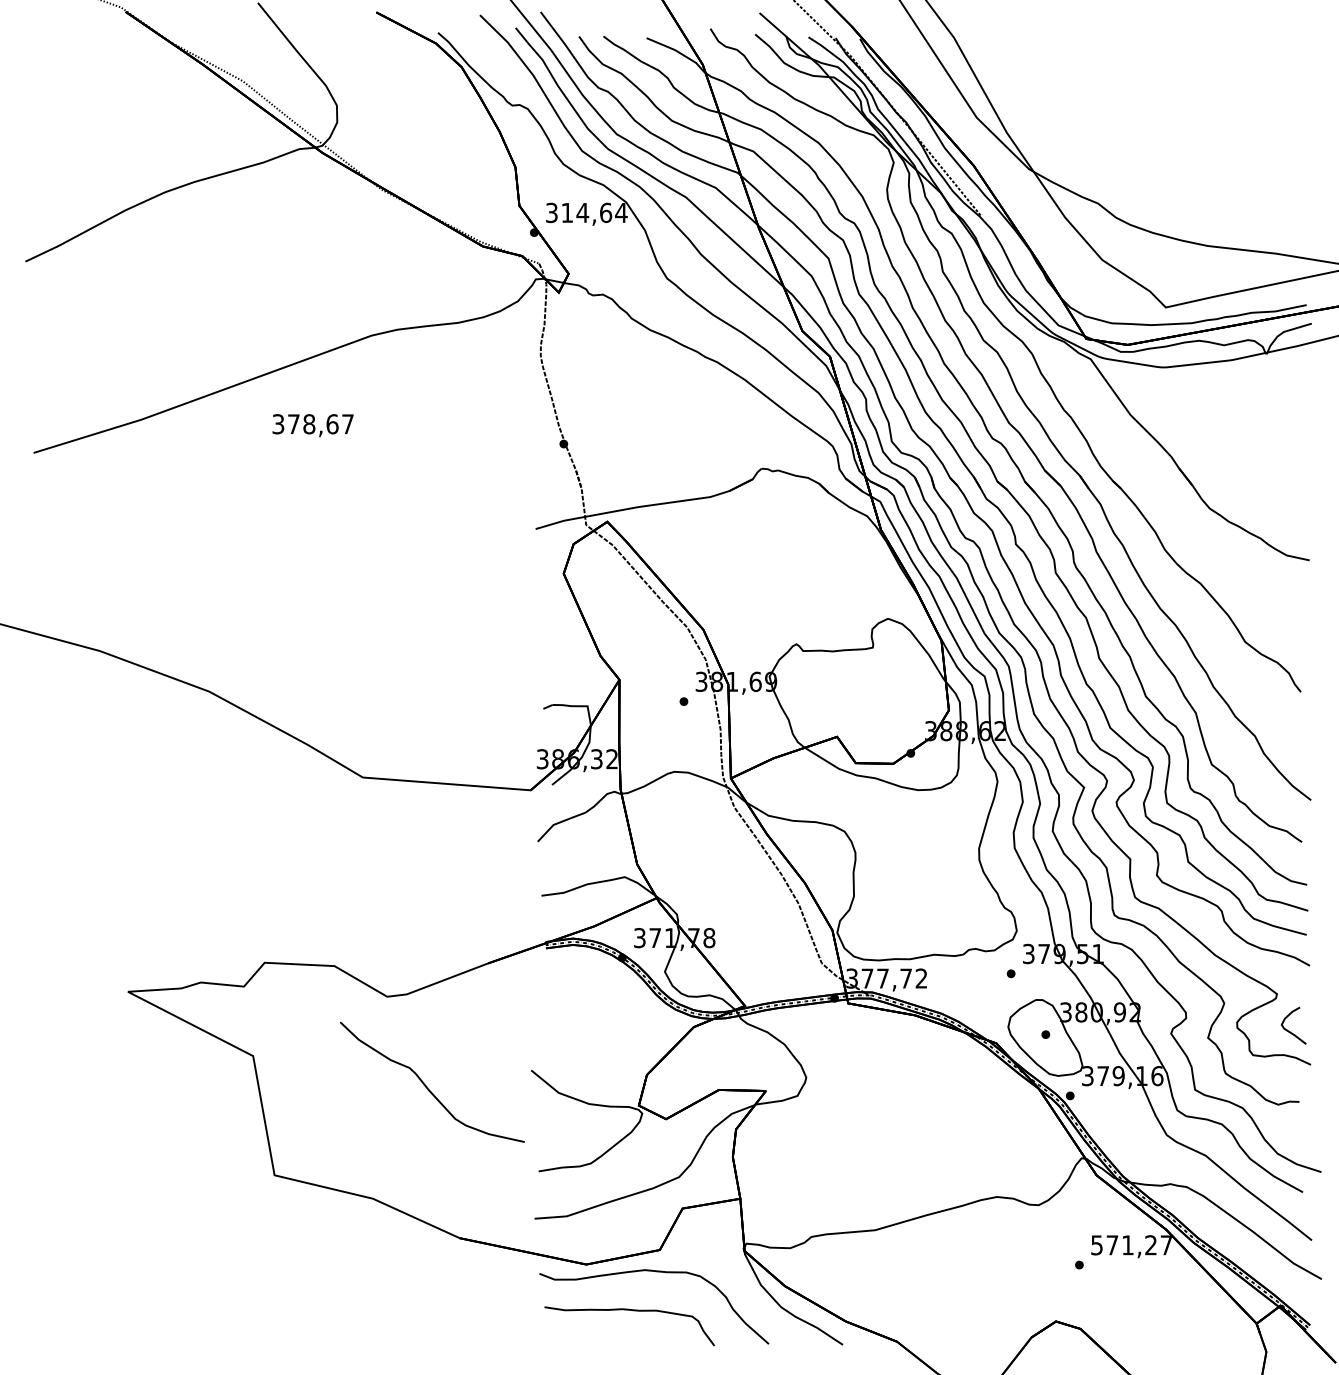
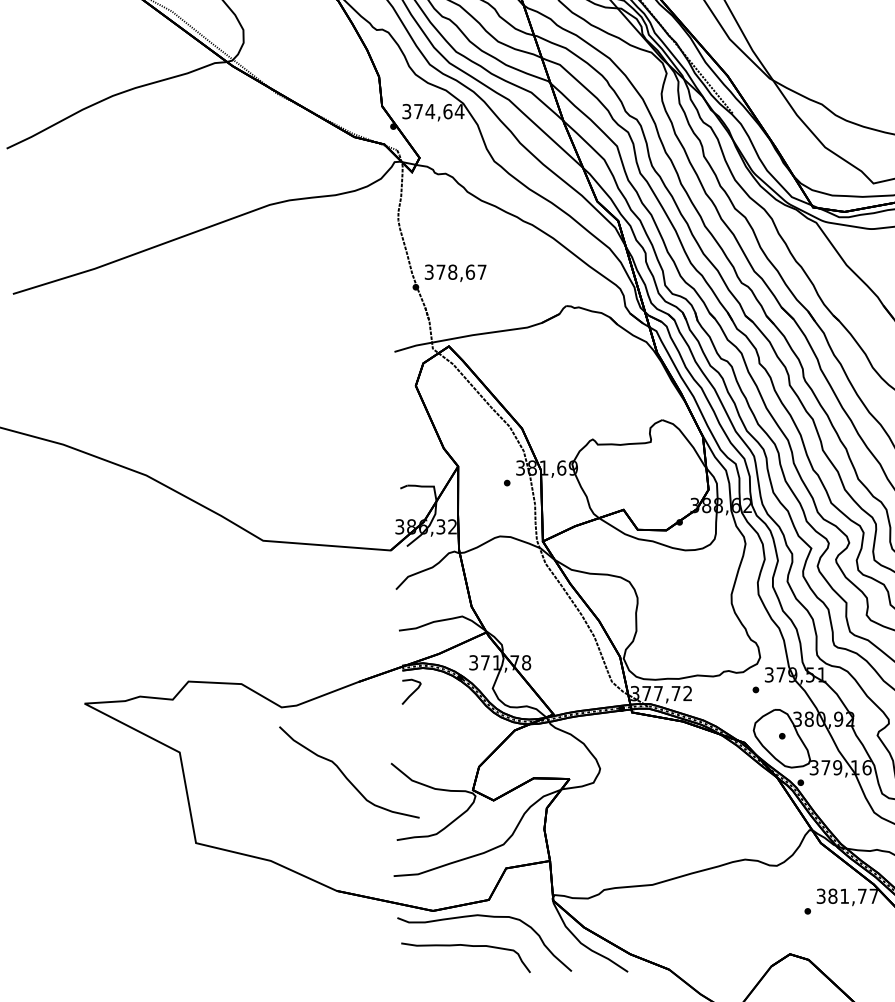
text: (566, 212) -> (417, 111), 314,64 -> 374,64
text: (312, 425) -> (455, 273), moved
curve: (558, 977) -> (411, 692), added
curve: (427, 1086) -> (345, 775), moved
text: (1123, 1245) -> (841, 896), 571,27 -> 381,77

